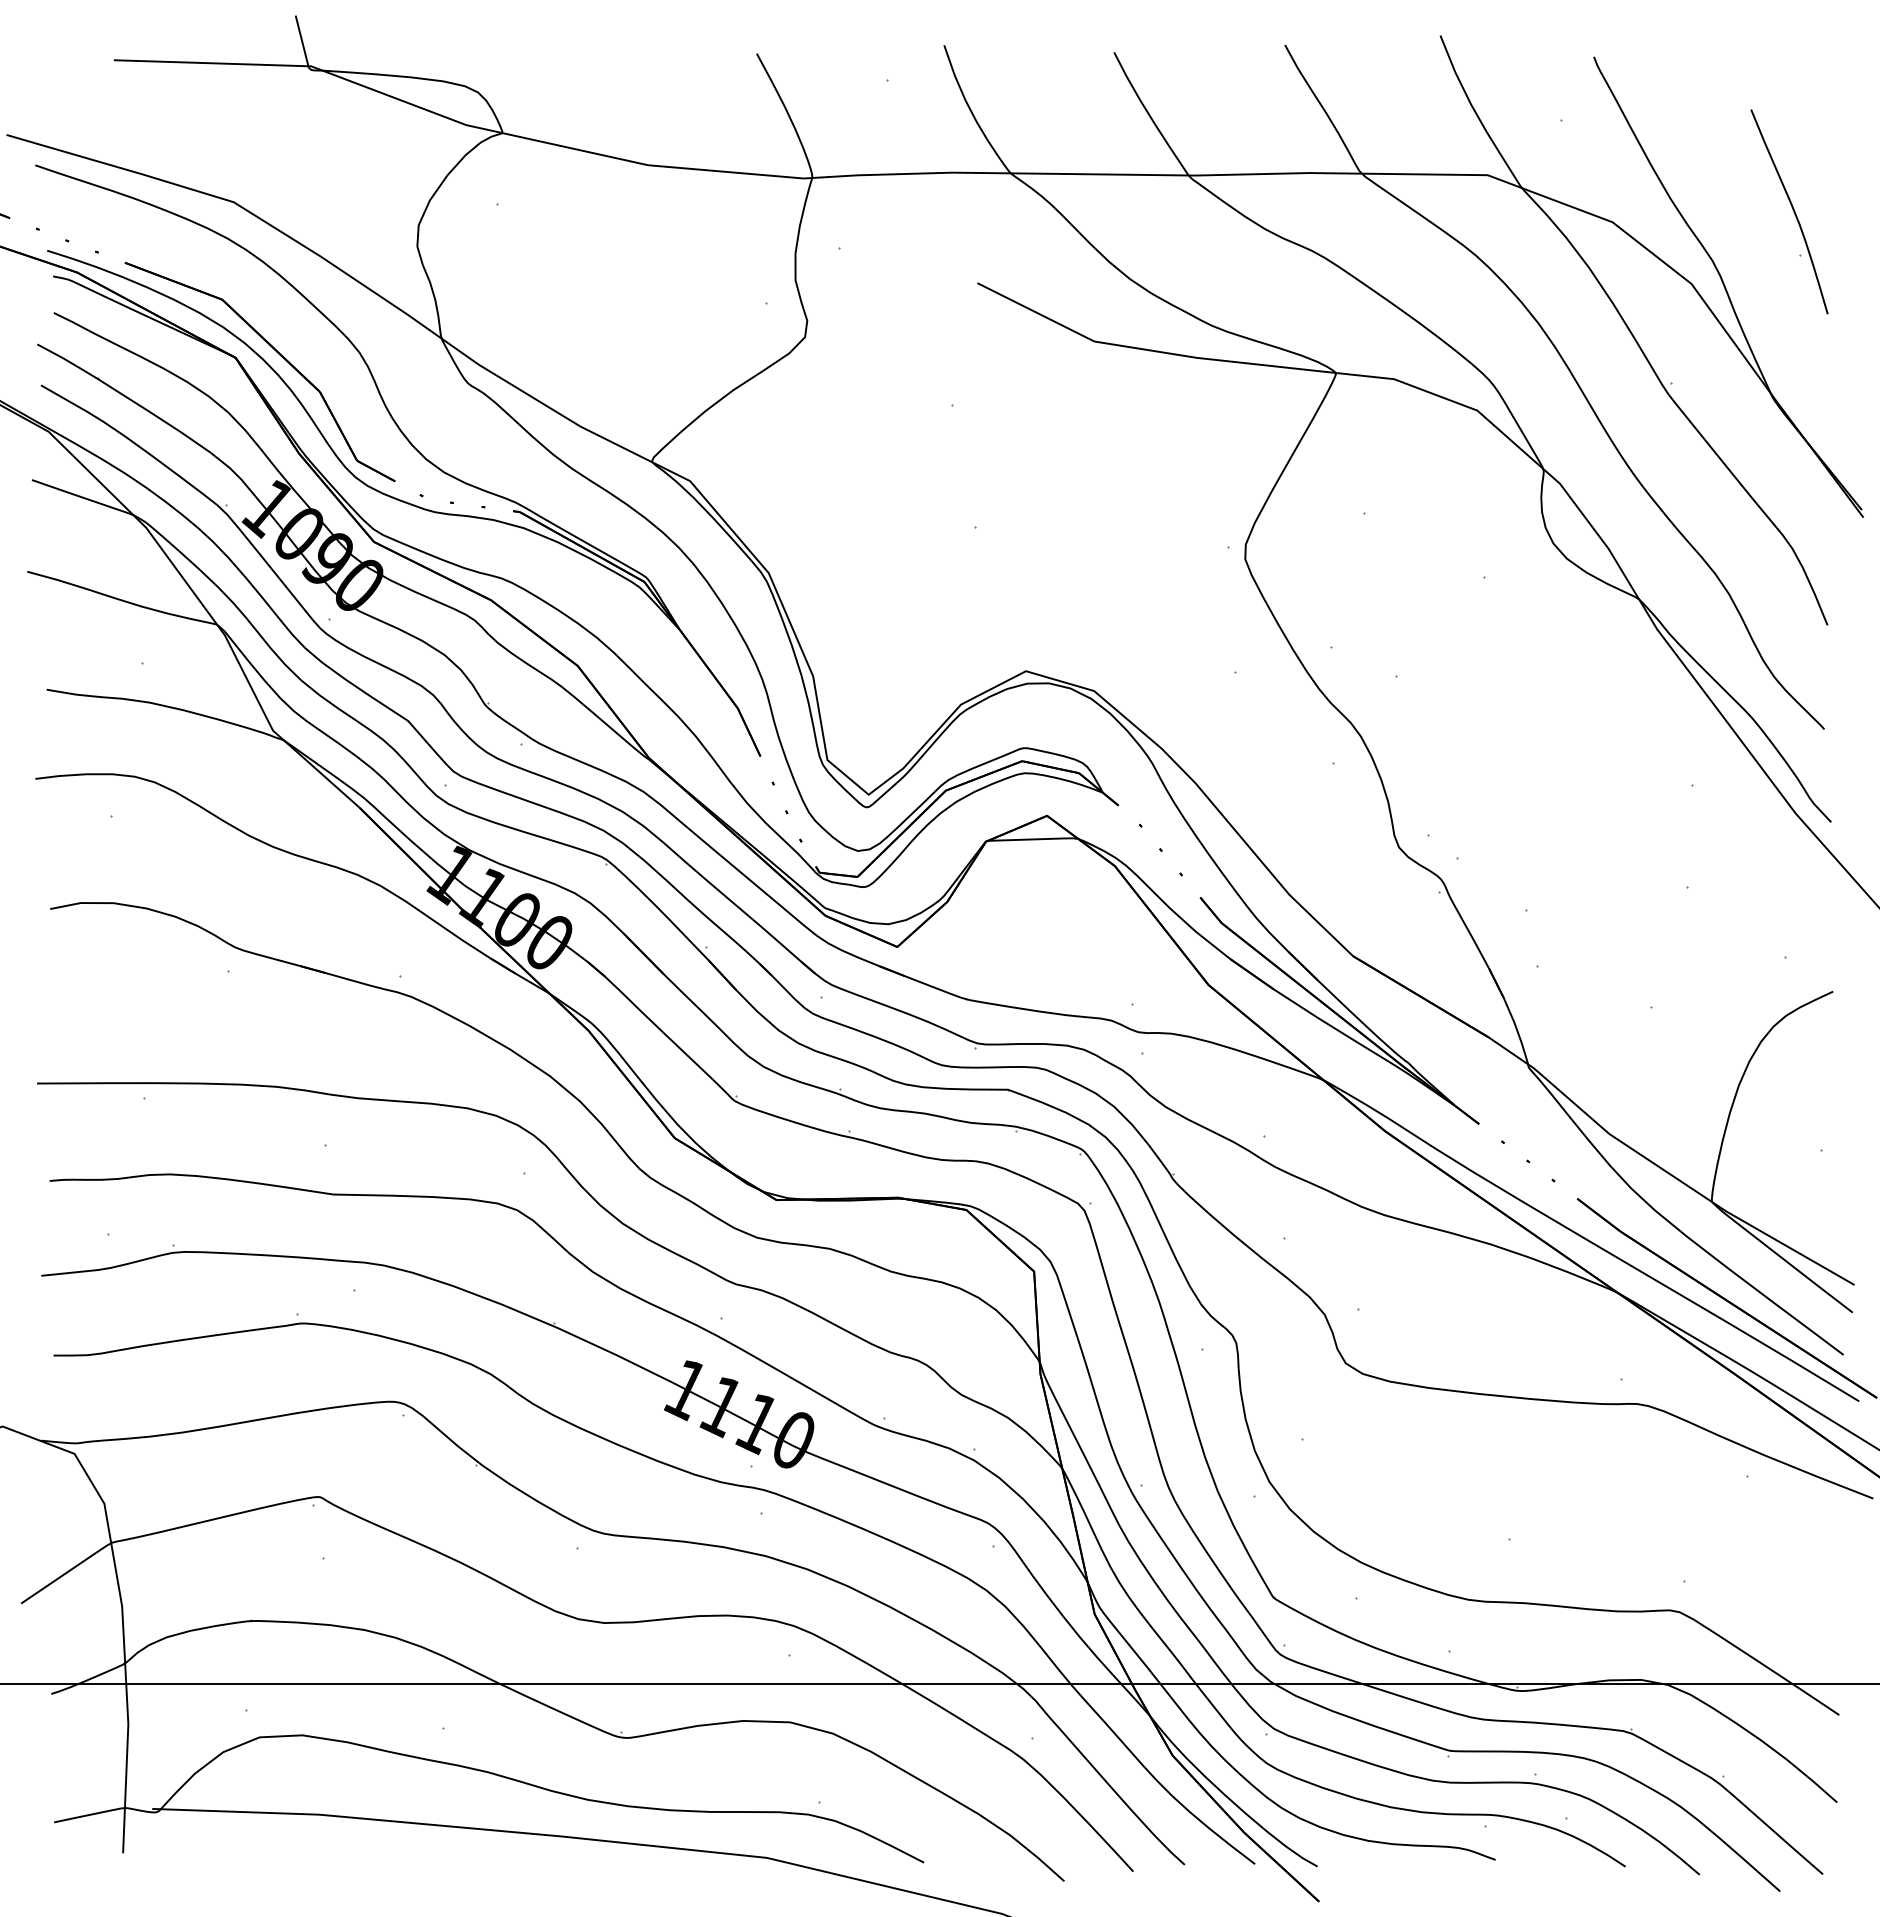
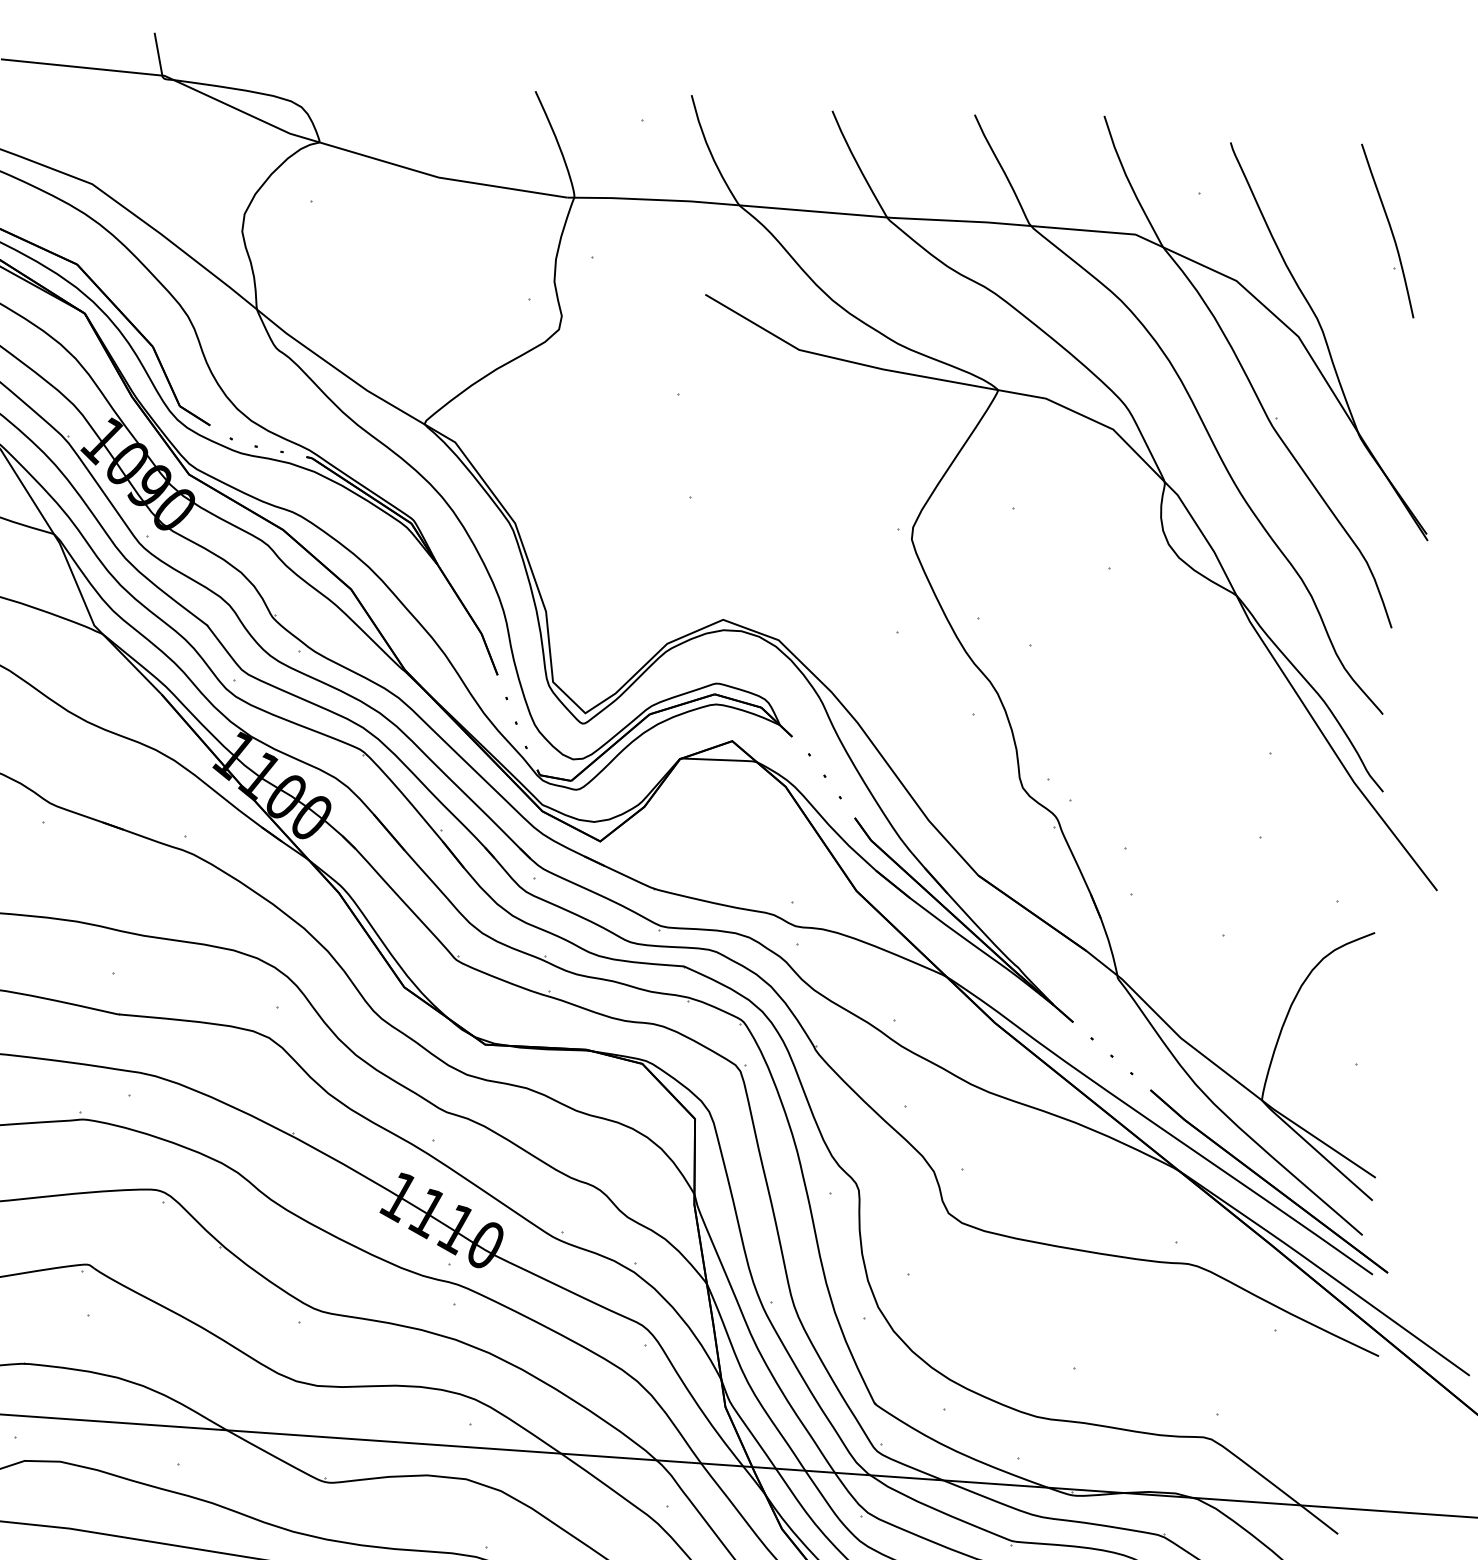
part: (1789, 211) -> (1387, 230), moved

